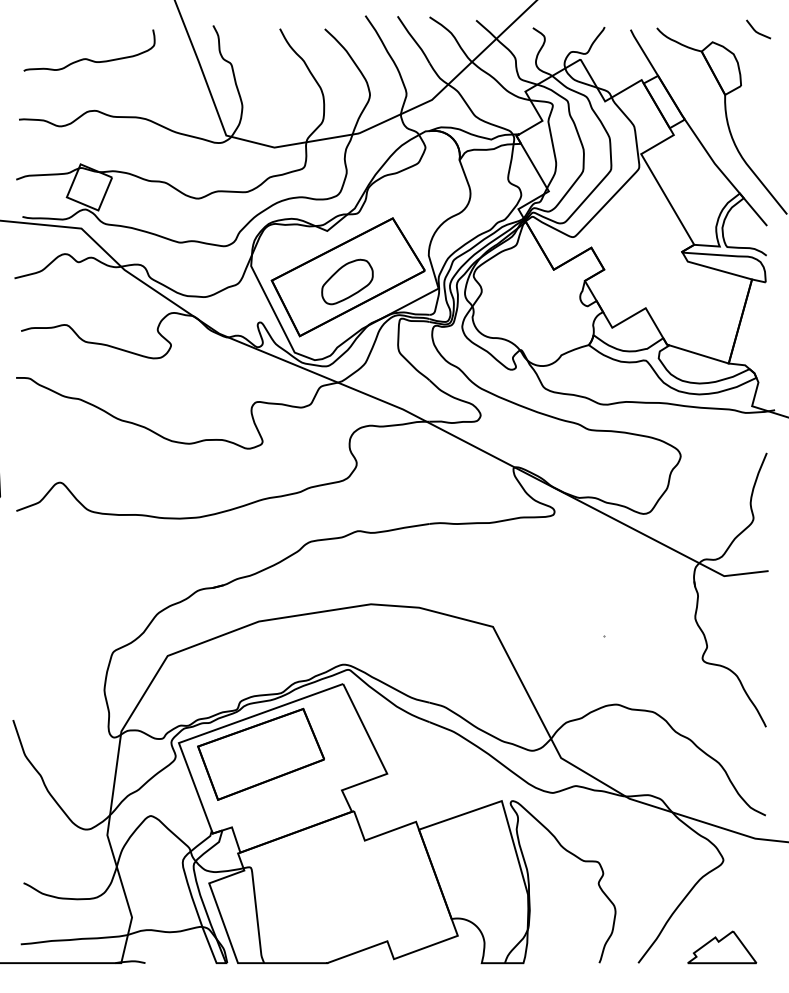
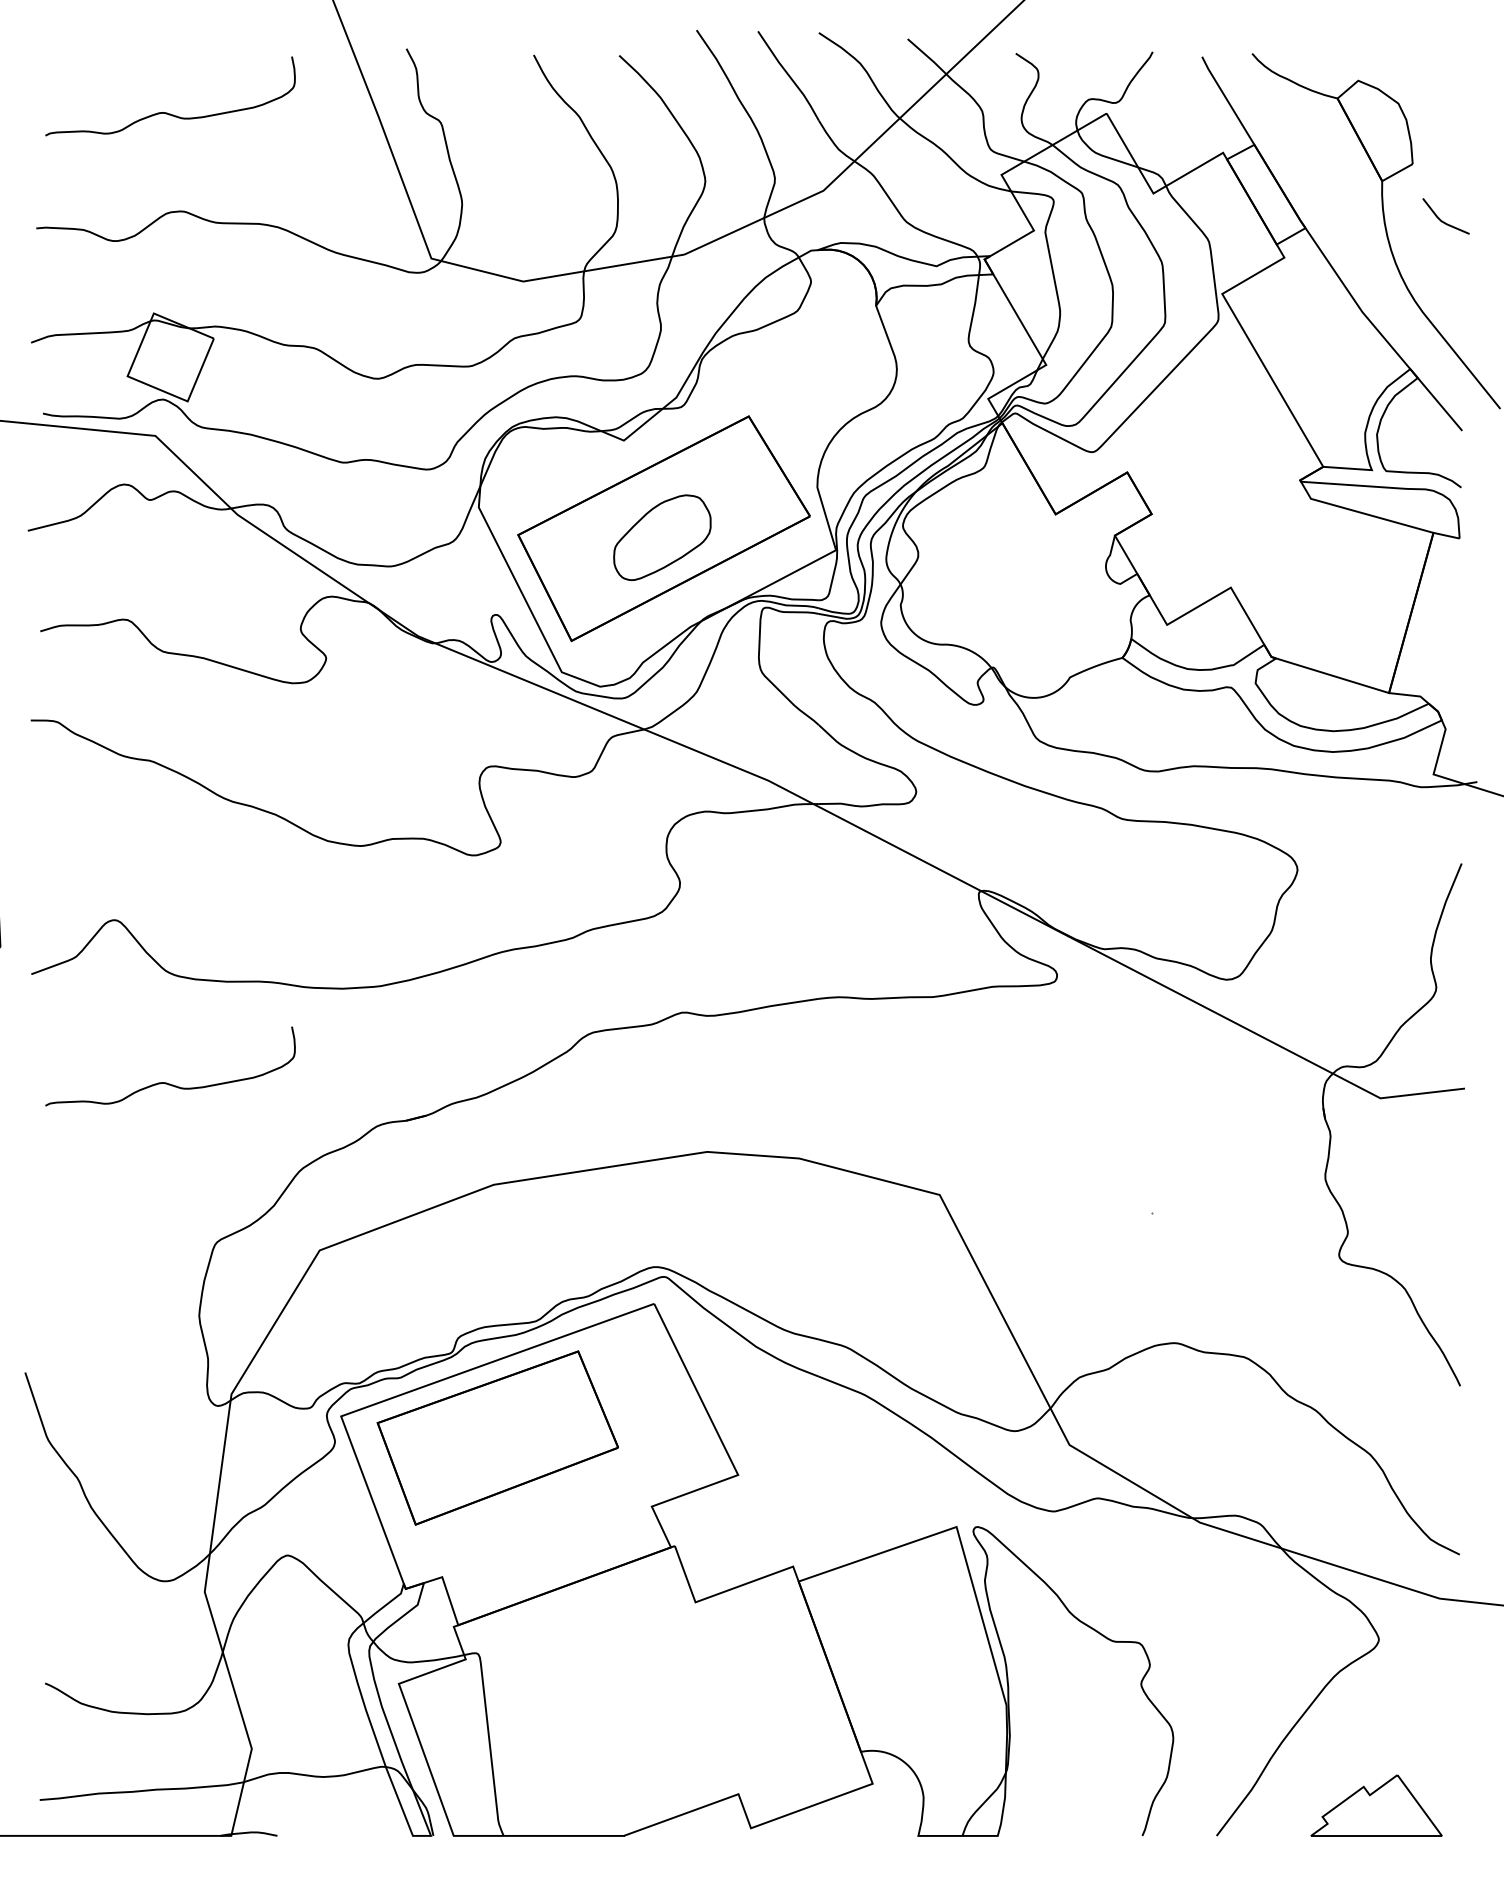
line: (756, 30) -> (1441, 218), moved
curve: (88, 567) -> (168, 1081), added

